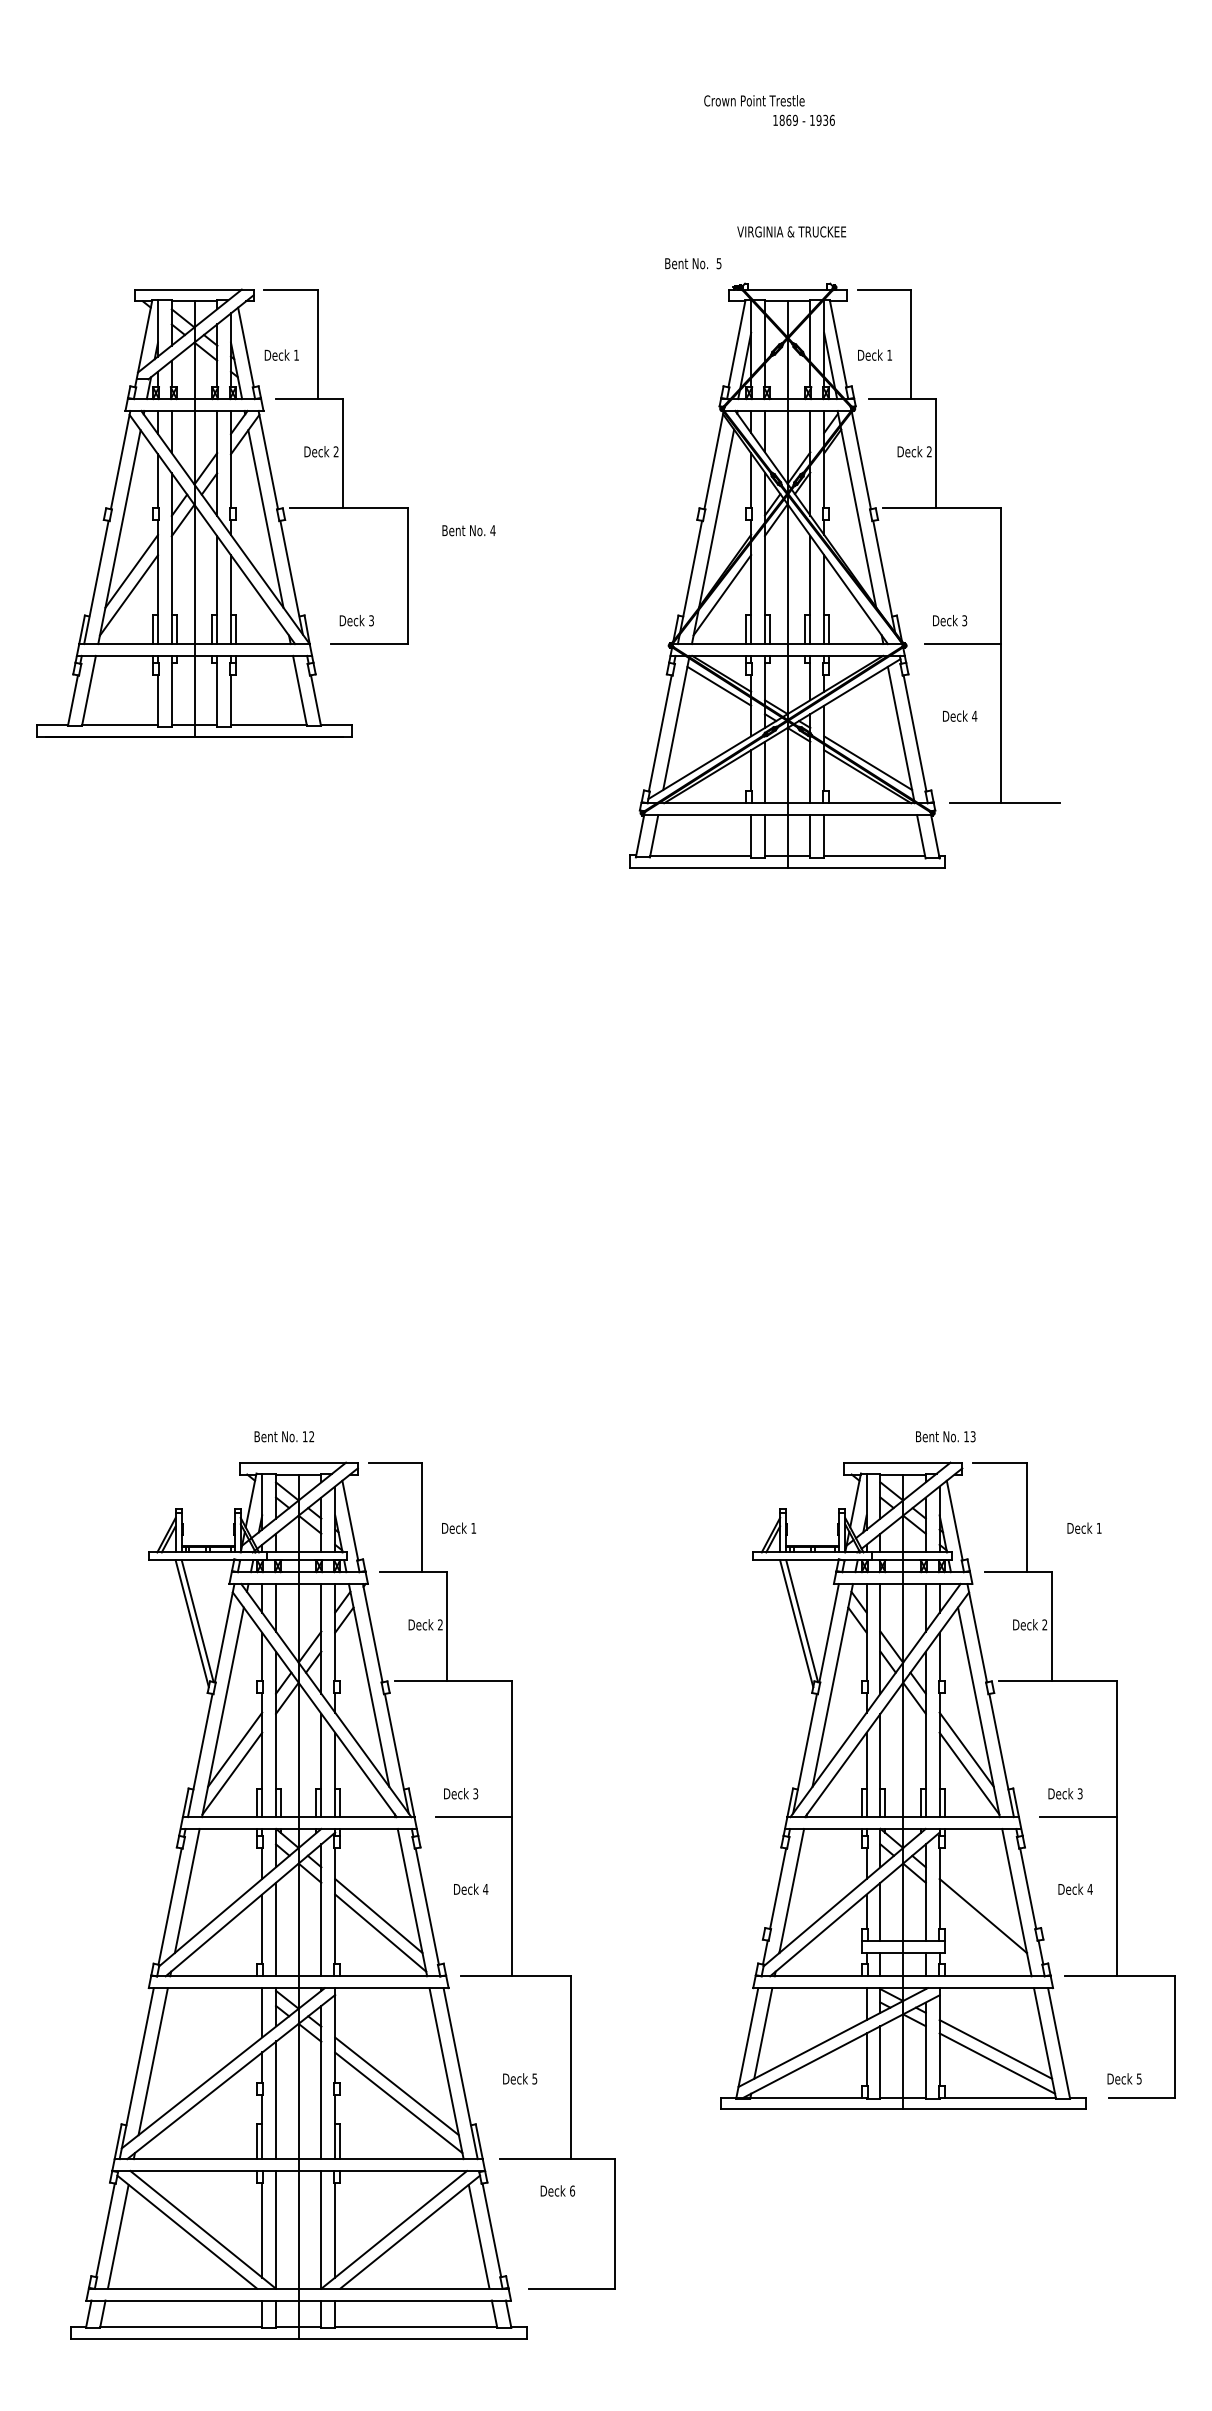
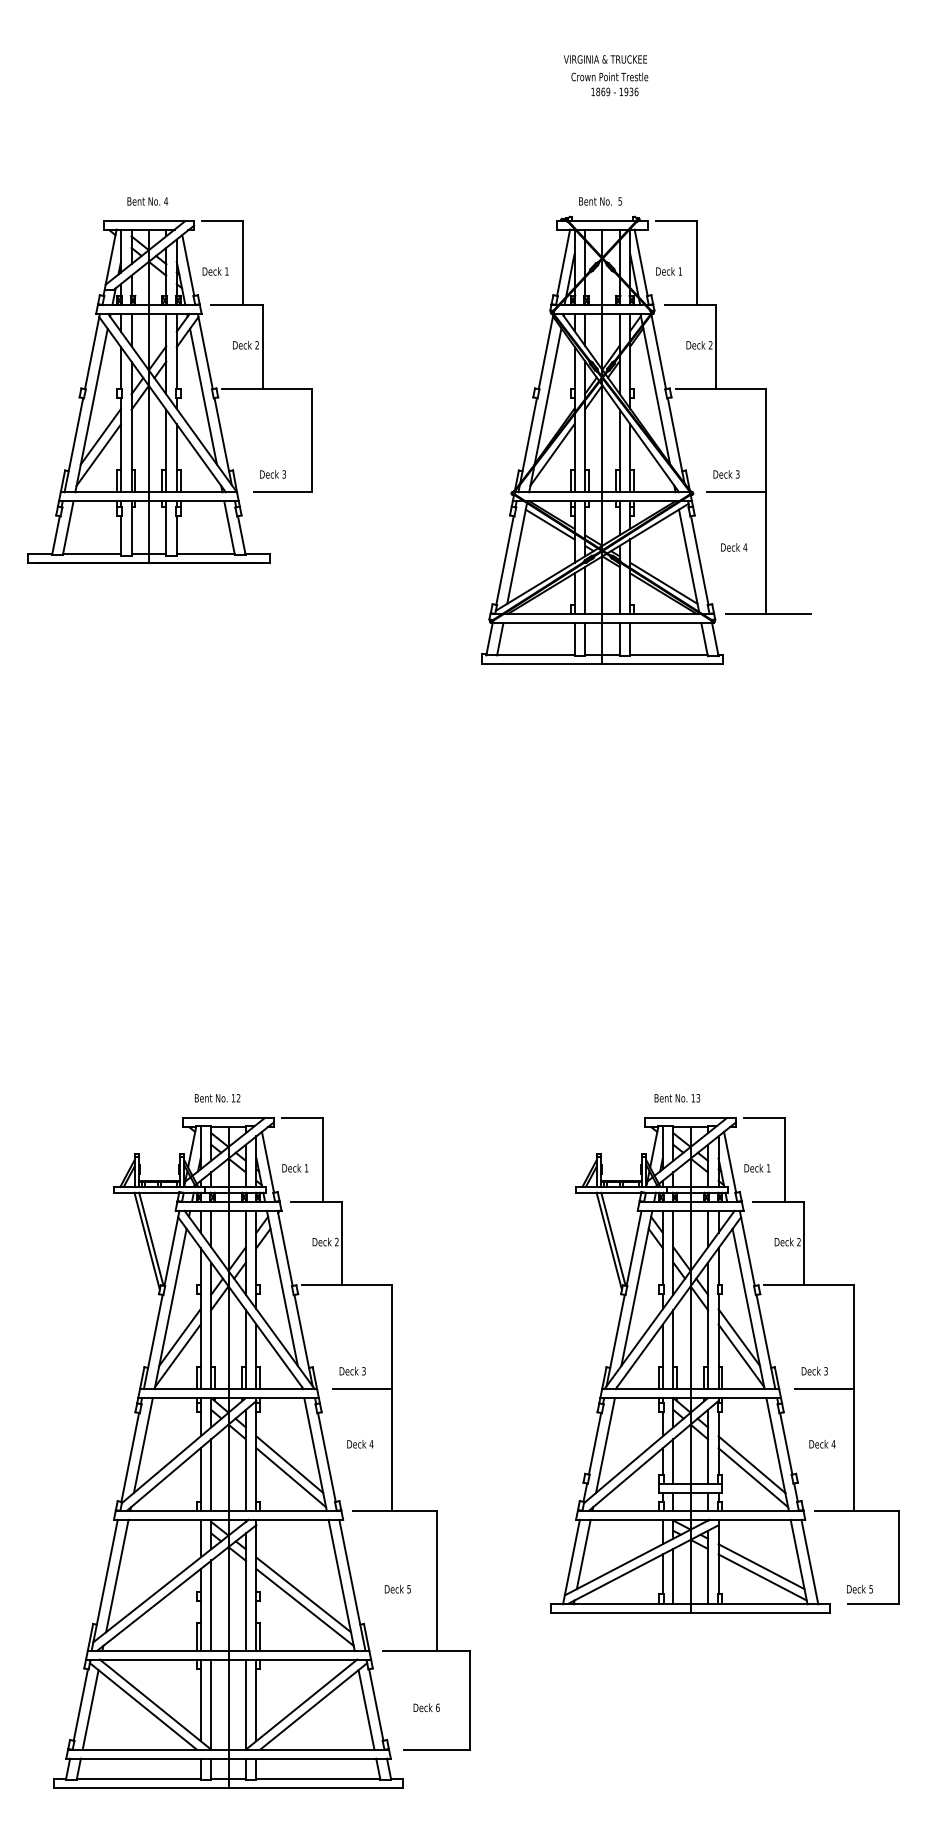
text: (754, 100) -> (609, 76), moved
text: (791, 231) -> (605, 59), moved
text: (693, 263) -> (600, 201), moved
text: (468, 530) -> (147, 201), moved
text: (945, 1436) -> (677, 1098), moved
text: (459, 1527) -> (295, 1167), moved
text: (1084, 1527) -> (757, 1167), moved
line: (984, 1932) -> (752, 1477), added
text: (557, 2190) -> (426, 1707), moved

